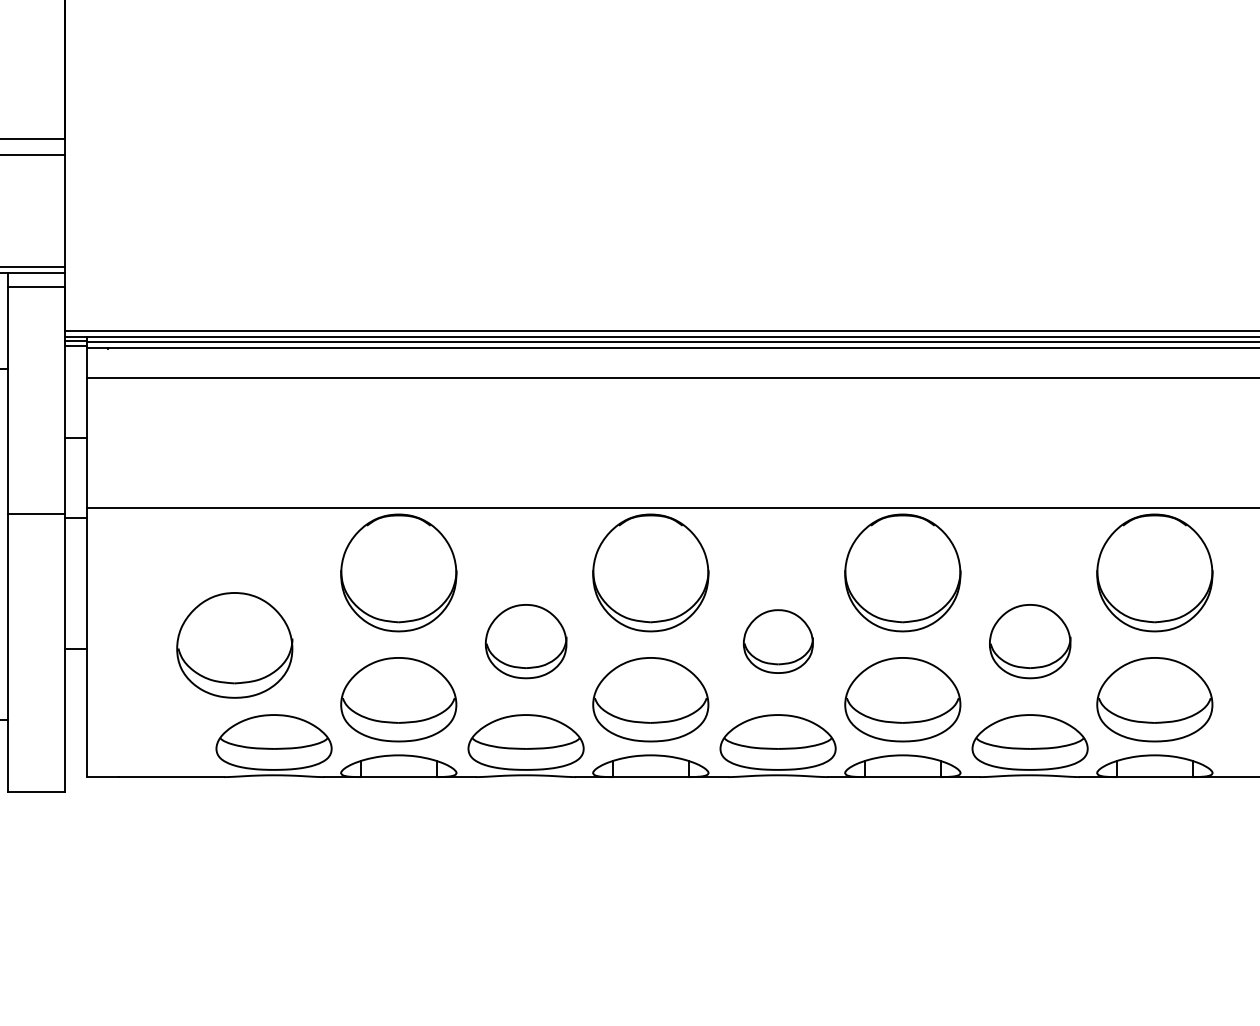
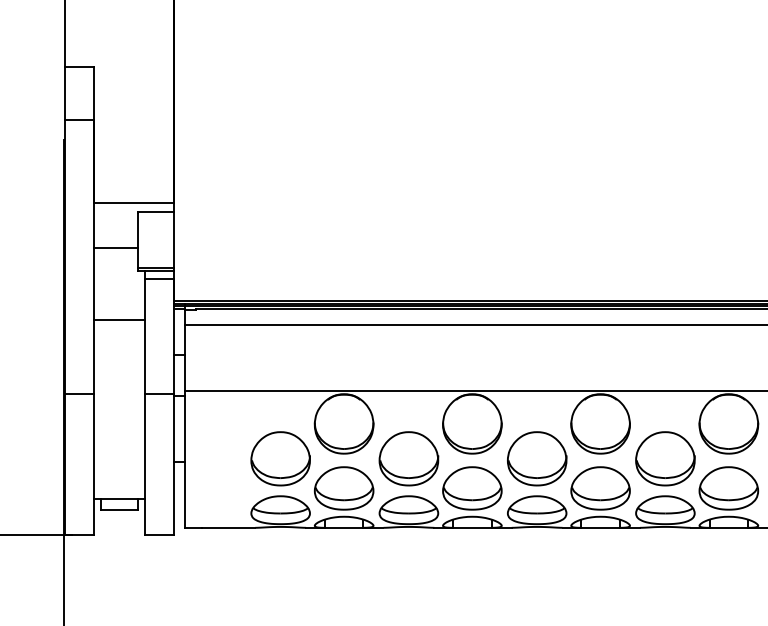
part: (525, 640) -> (408, 458), size x1.43
part: (778, 640) -> (537, 458), size x1.67
part: (1030, 640) -> (665, 458), size x1.43
part: (234, 644) -> (280, 458), moved

